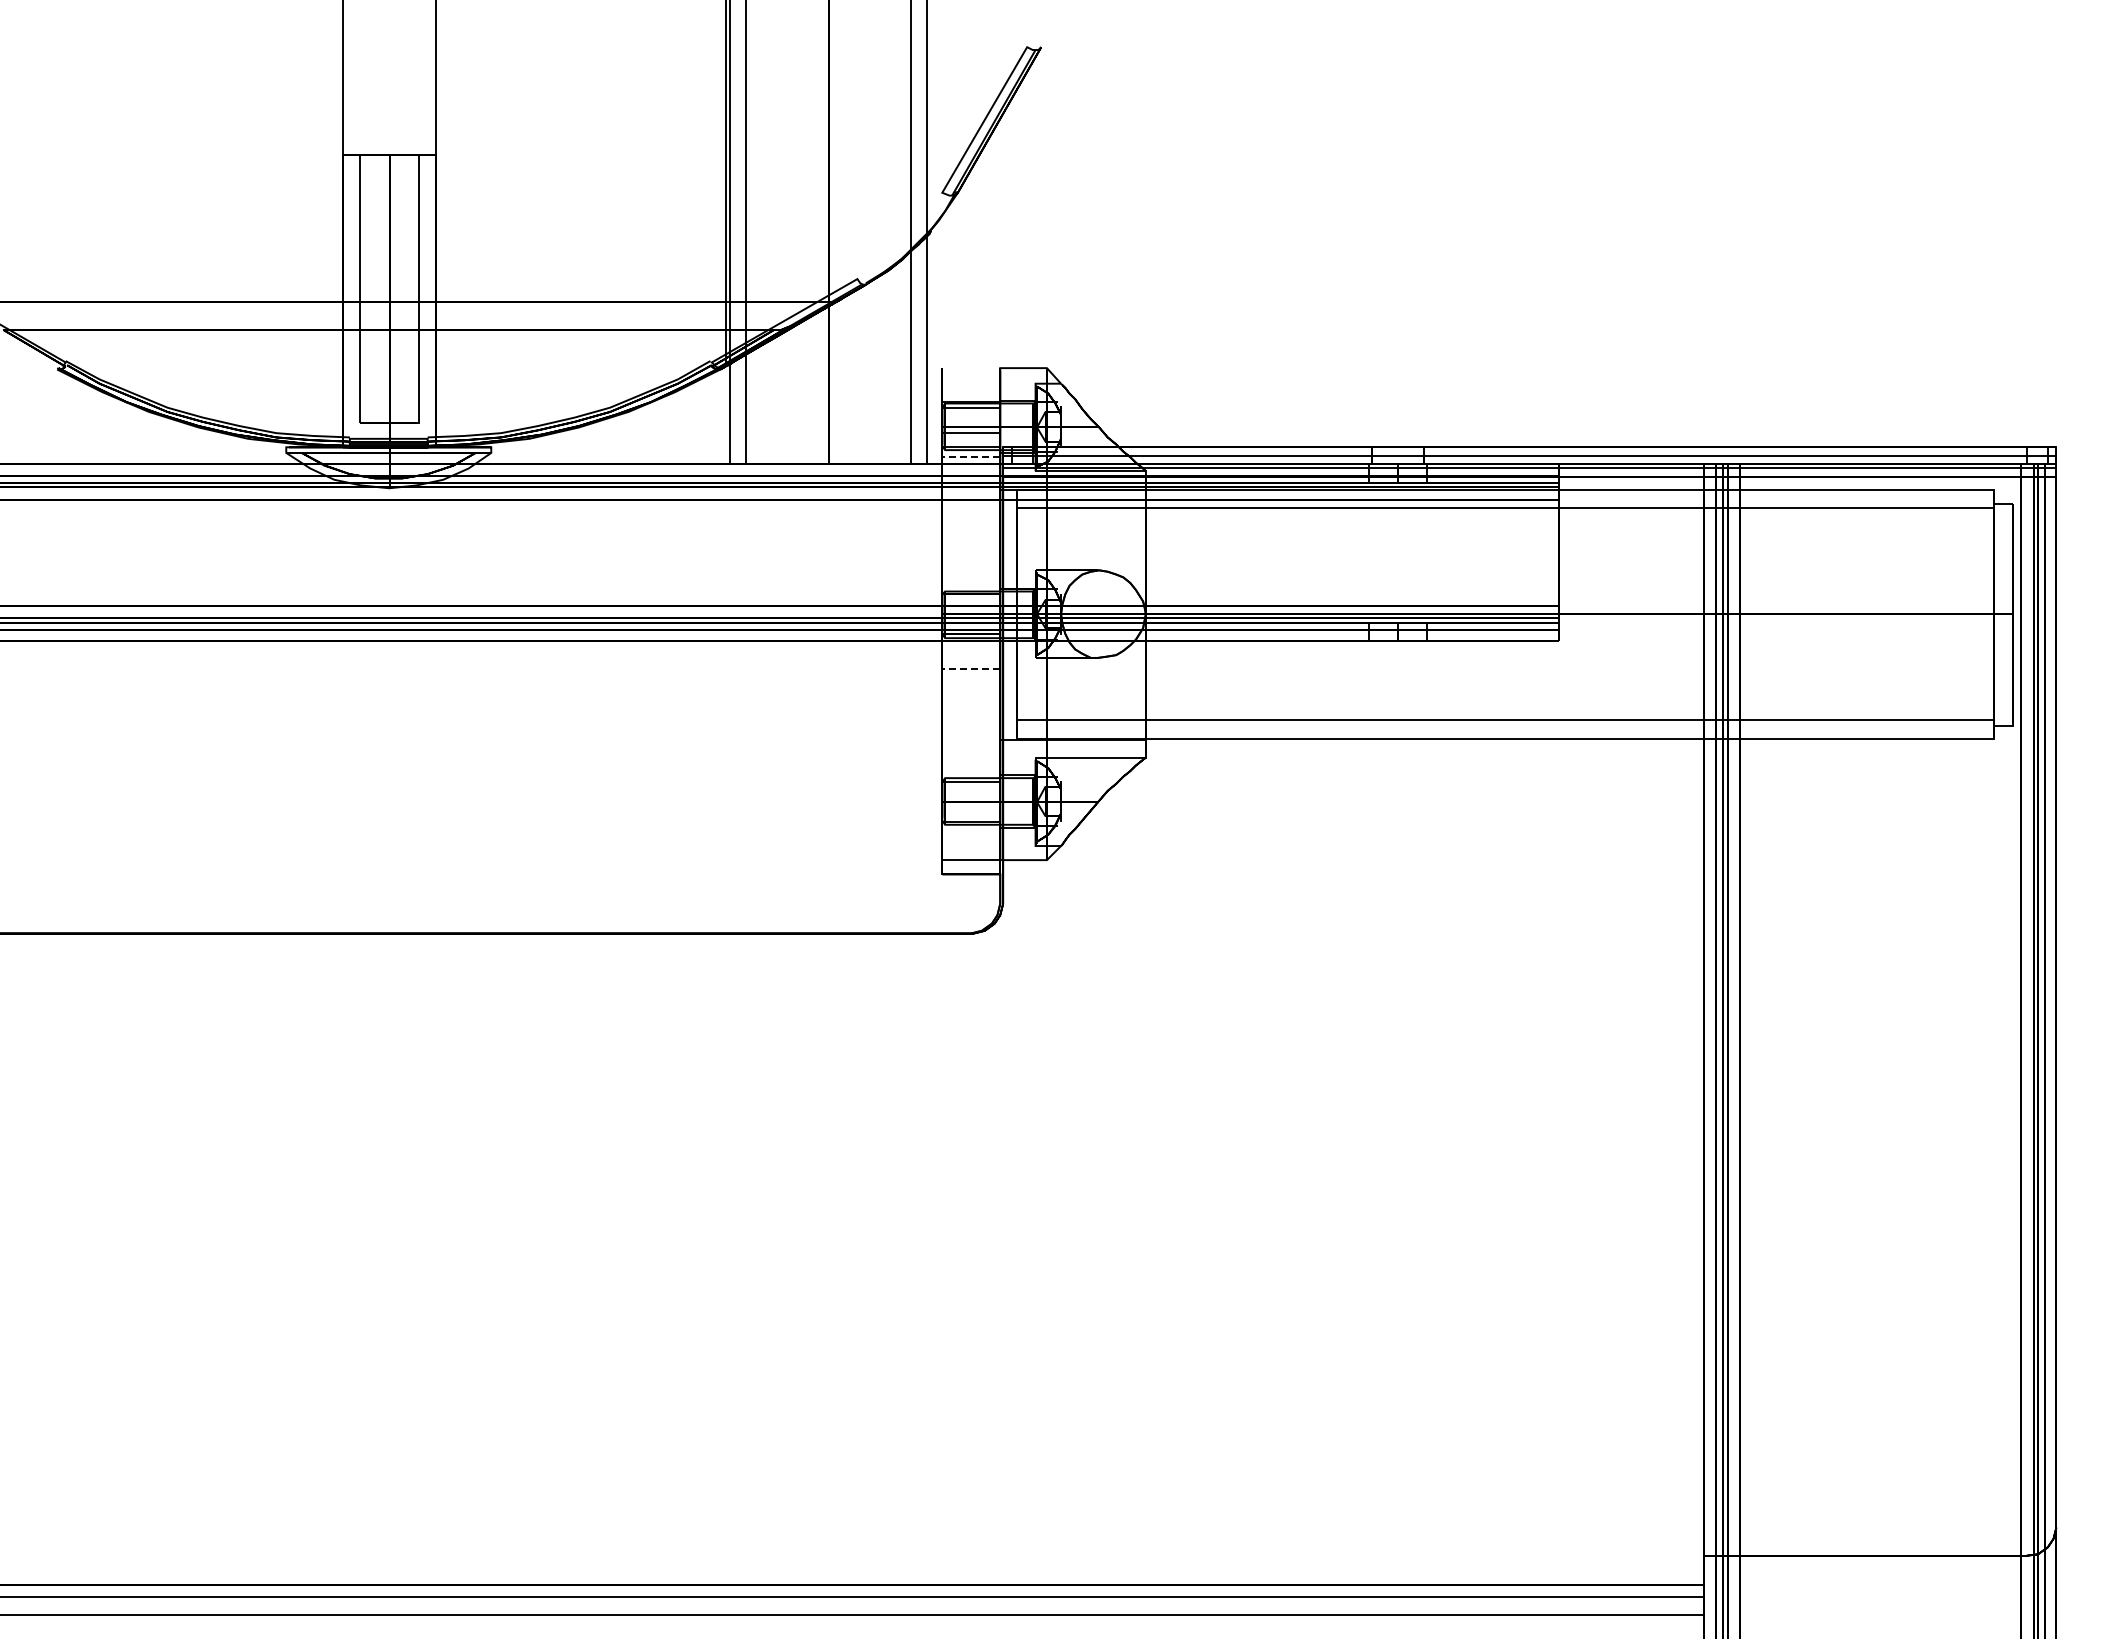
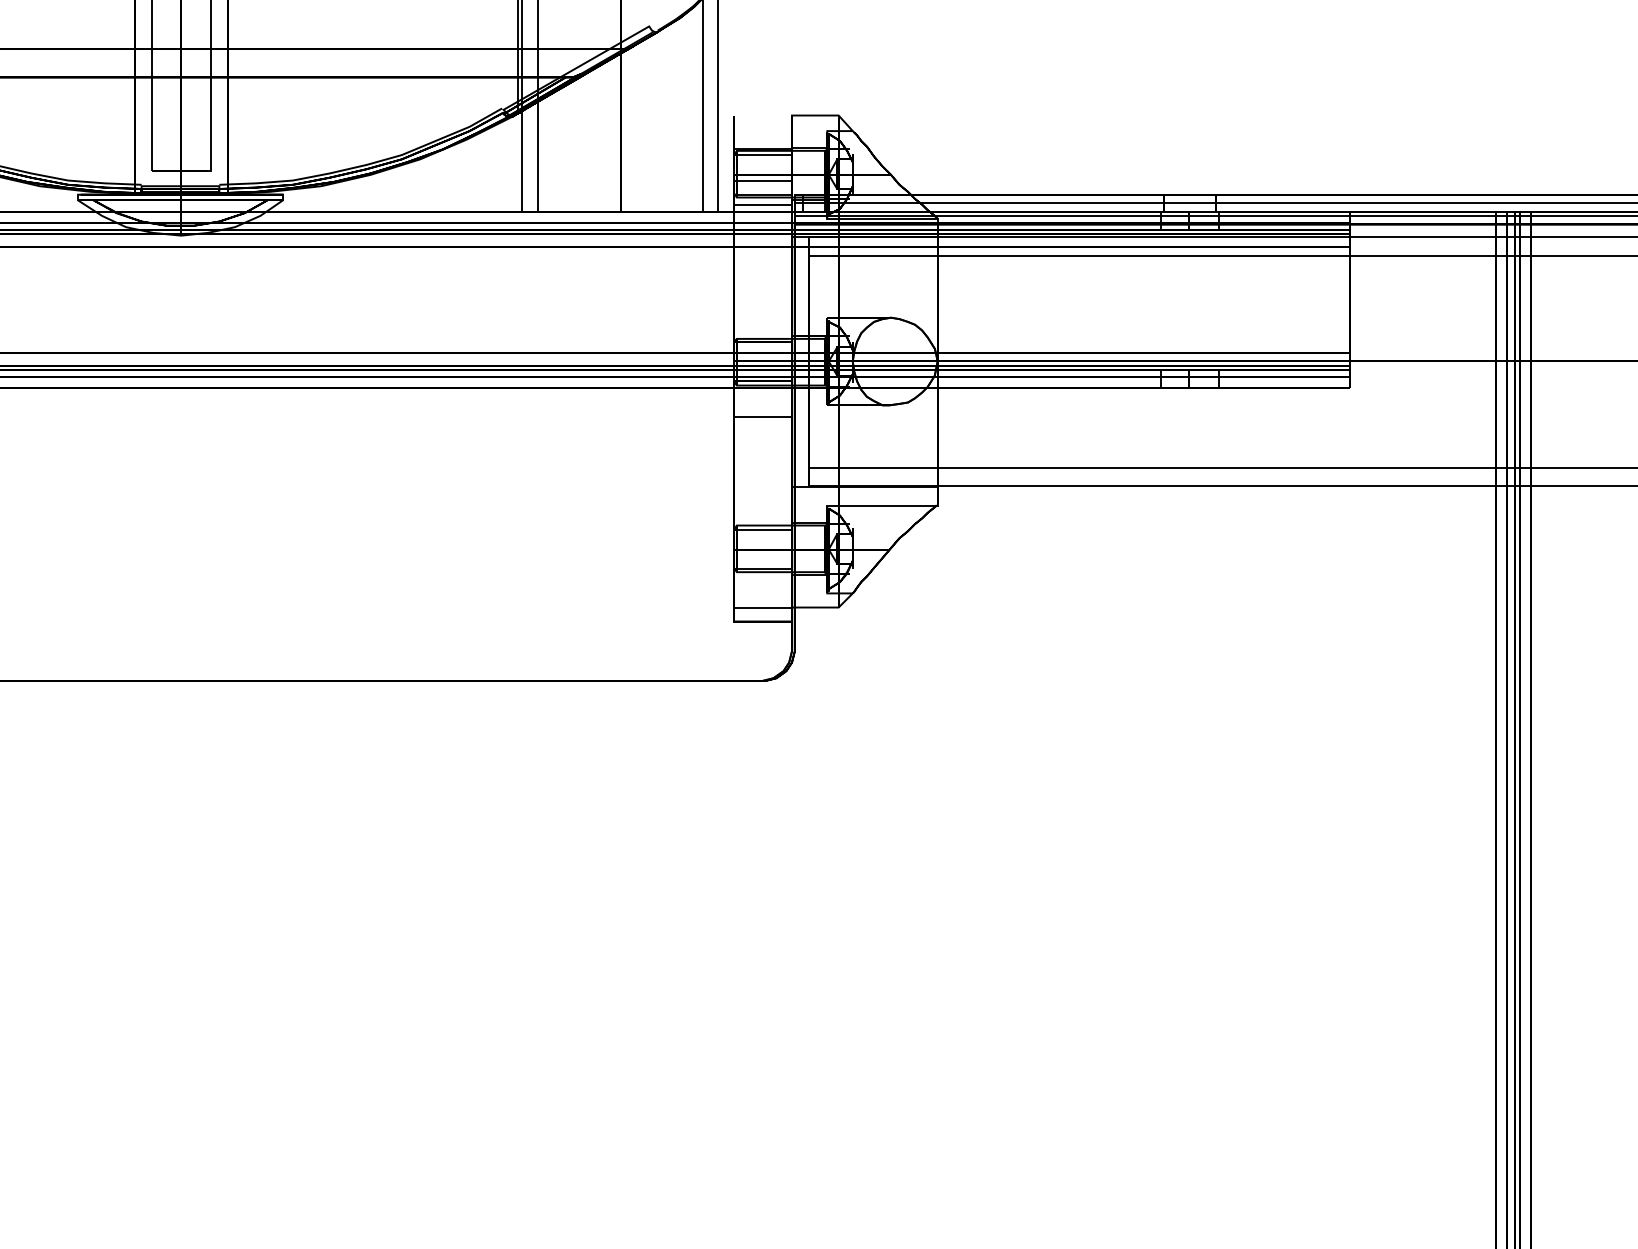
line: (971, 457) -> (763, 204), dashed -> solid
line: (971, 669) -> (763, 416), dashed -> solid

